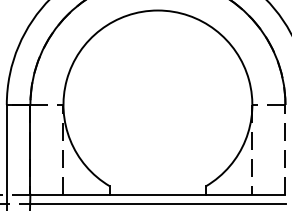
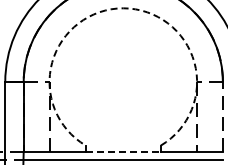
arc: (158, 10) -> (123, 8), solid -> dashed
line: (158, 195) -> (123, 152), solid -> dashed

